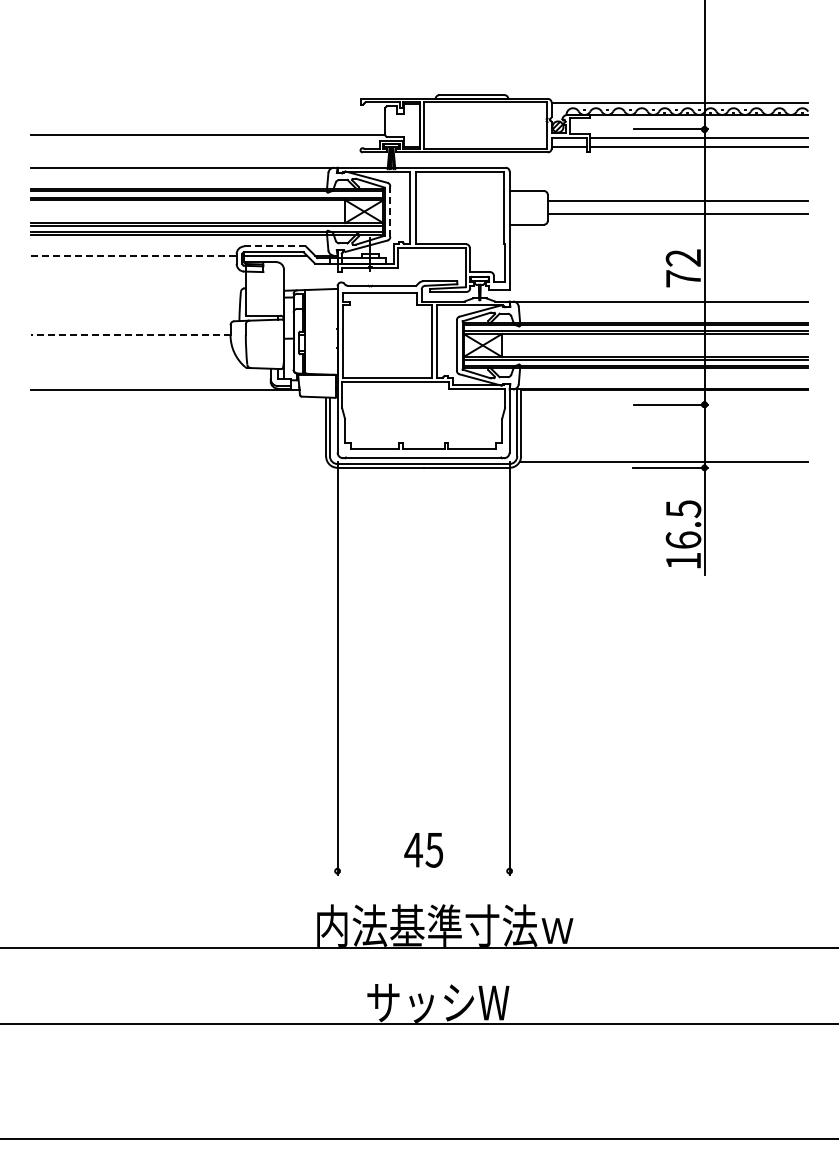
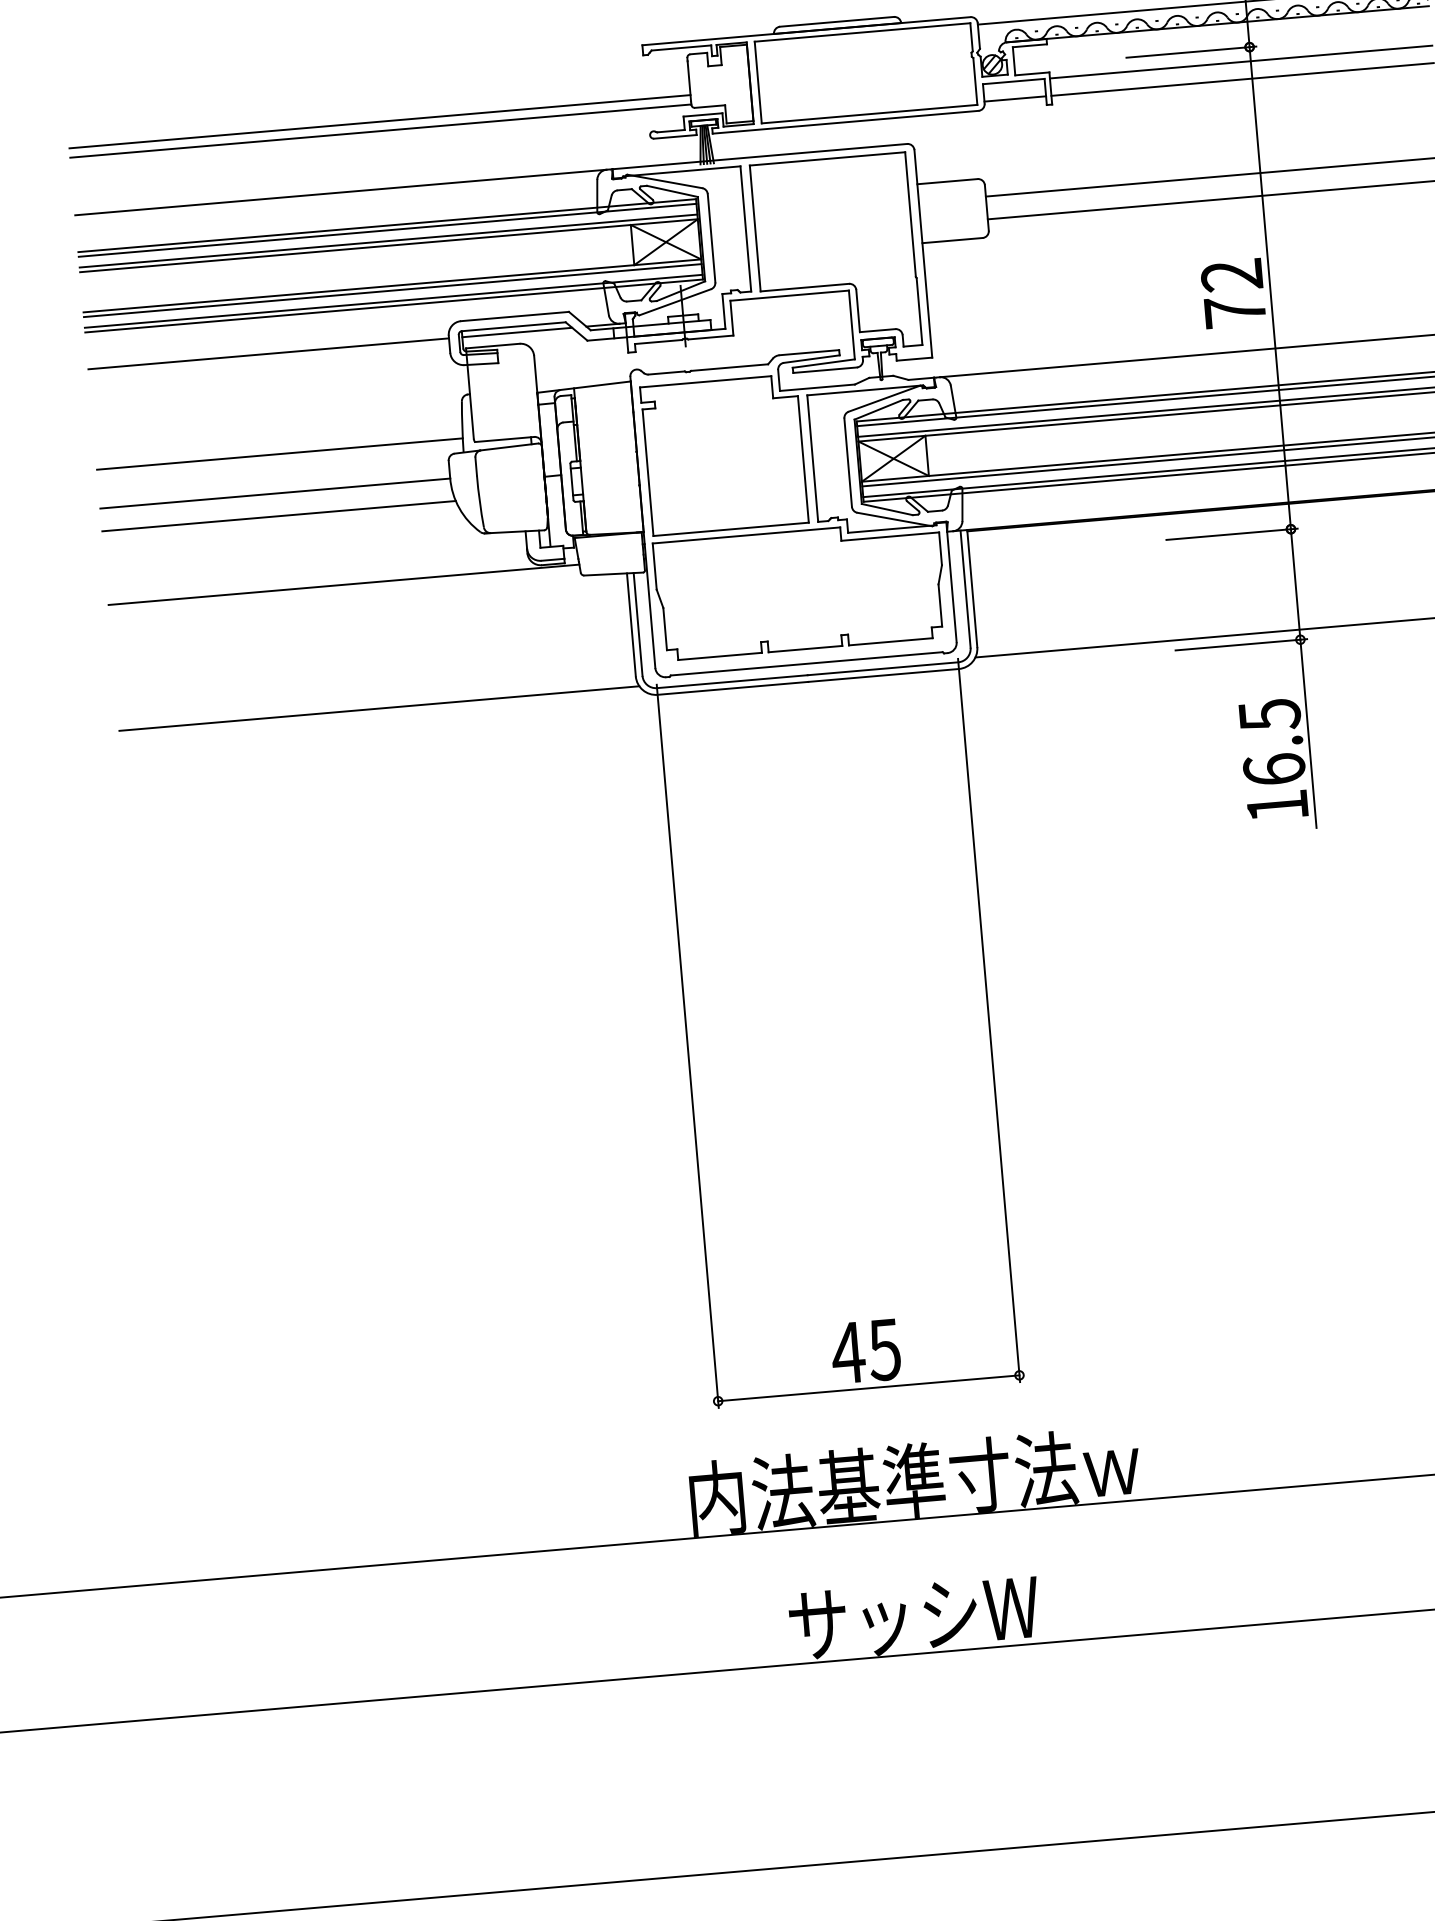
line: (207, 129) -> (379, 121), added
line: (390, 212) -> (711, 239), dashed -> solid
line: (275, 246) -> (515, 316), dashed -> solid
line: (133, 255) -> (268, 353), dashed -> solid
line: (134, 313) -> (278, 455), added
line: (130, 335) -> (275, 494), dashed -> solid
line: (131, 348) -> (278, 516), added
line: (178, 462) -> (378, 709), added
line: (423, 871) -> (868, 1388), added

